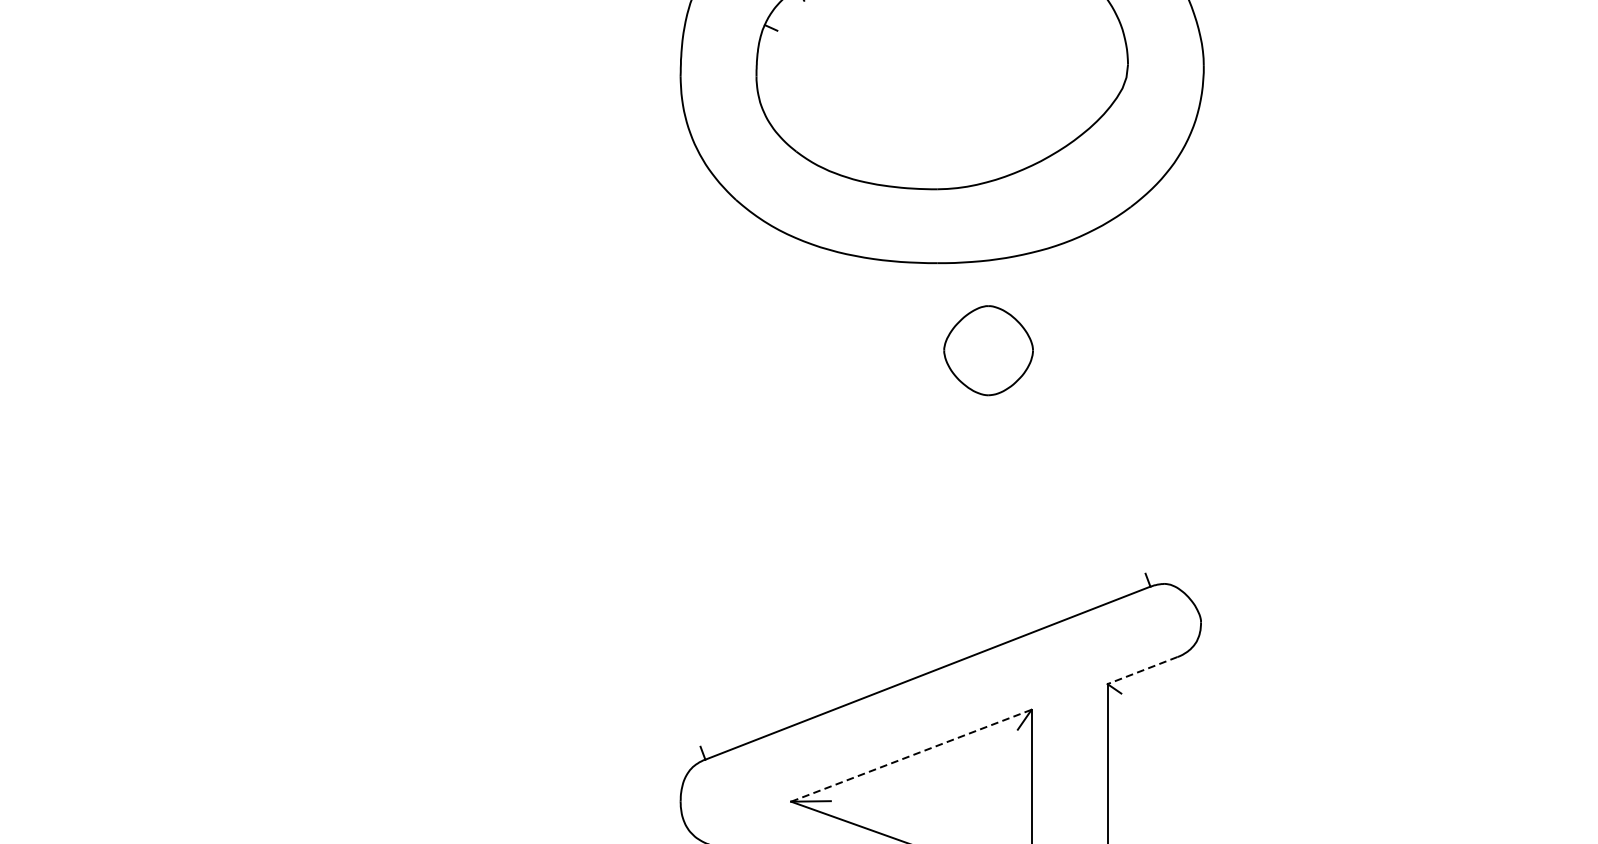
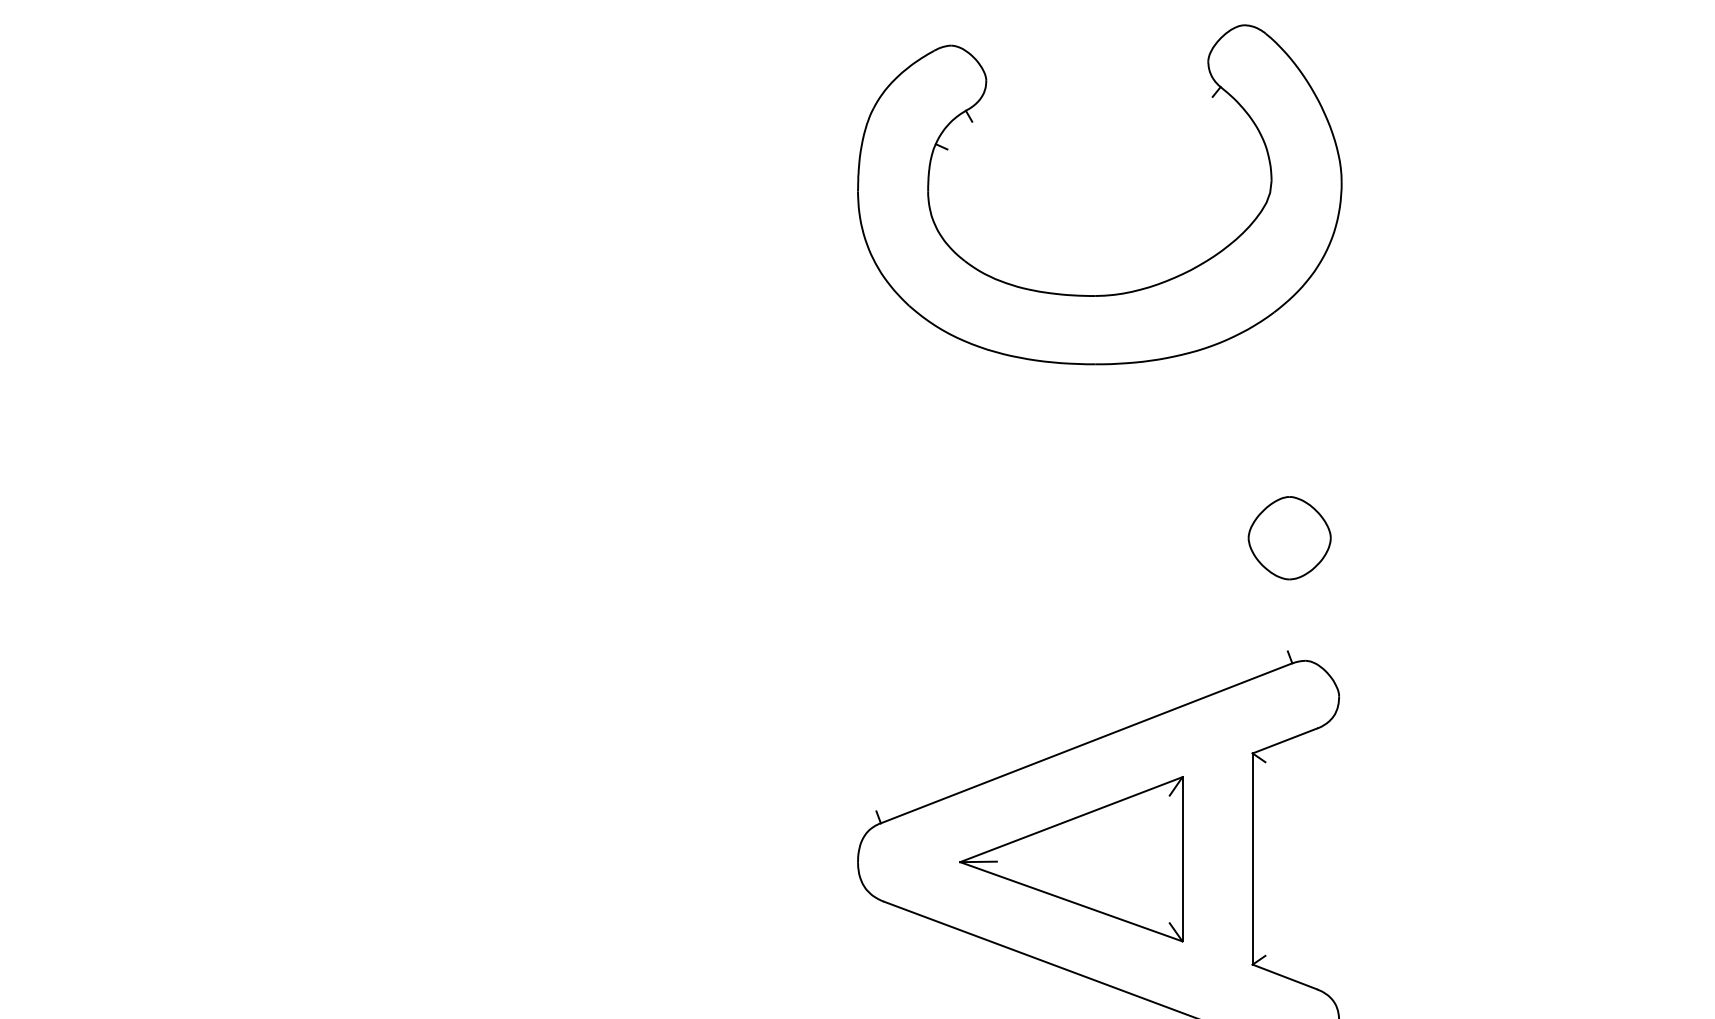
part: (988, 350) -> (1289, 538), moved
line: (1141, 670) -> (1284, 740), dashed -> solid
line: (910, 755) -> (1070, 819), dashed -> solid

